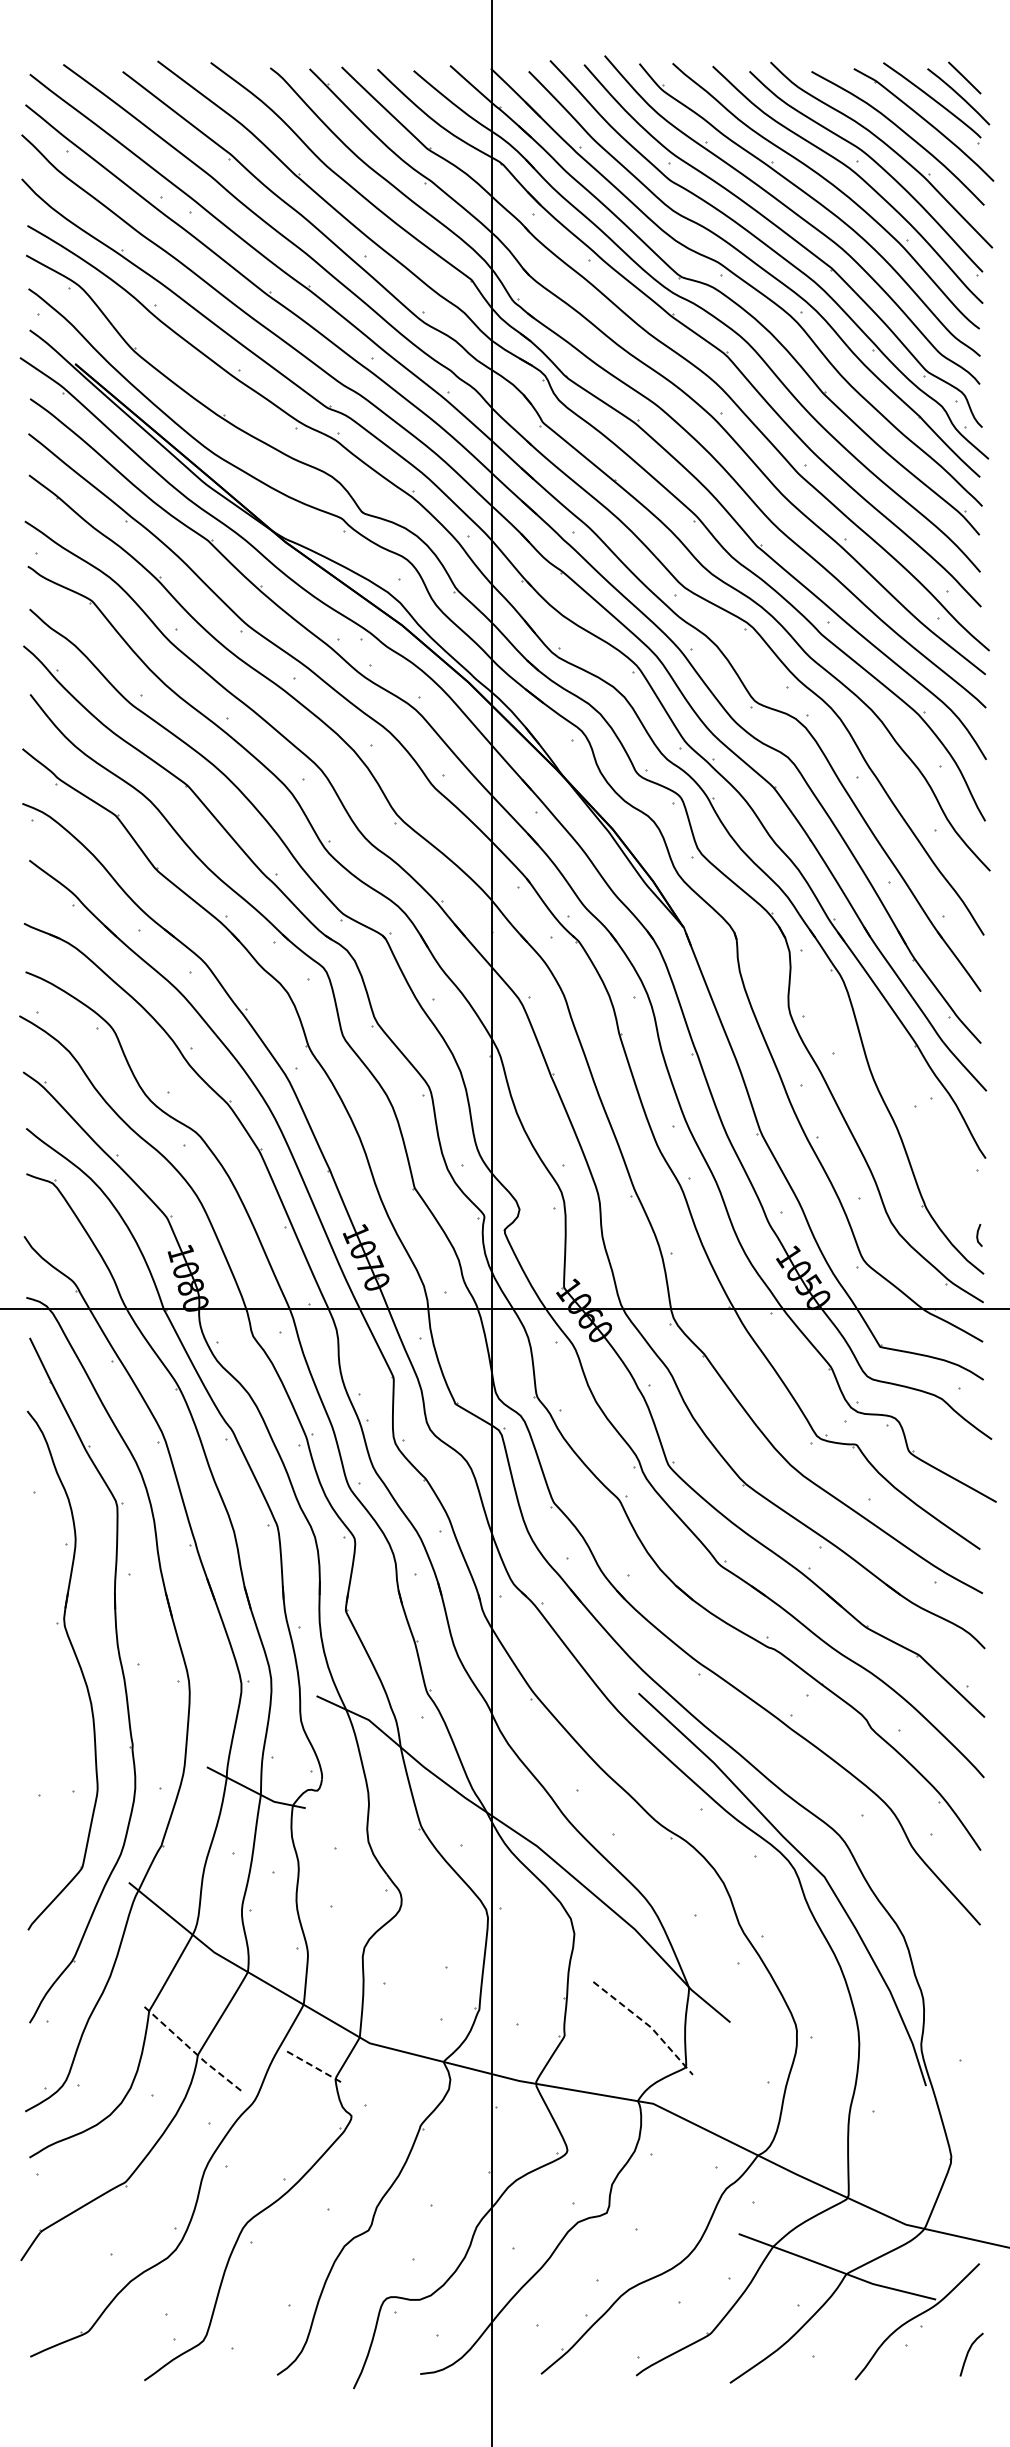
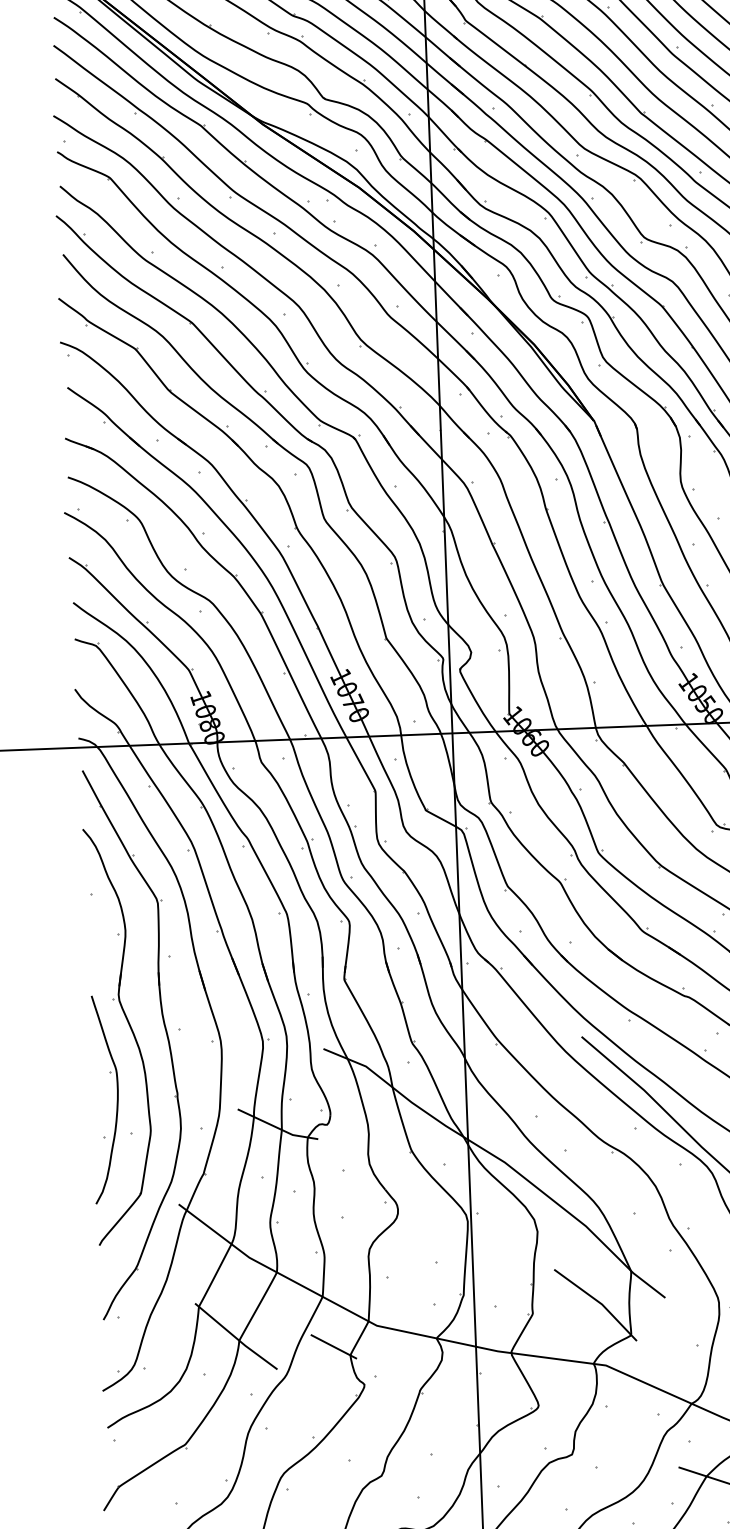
part: (56, 1752) -> (116, 1102), added
line: (647, 2024) -> (598, 1302), dashed -> solid
line: (193, 2051) -> (235, 1337), dashed -> solid
line: (315, 2067) -> (334, 1346), dashed -> solid

